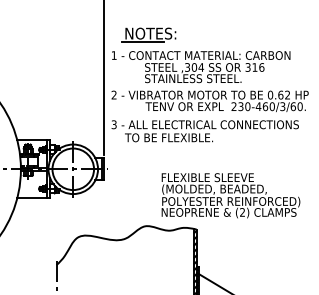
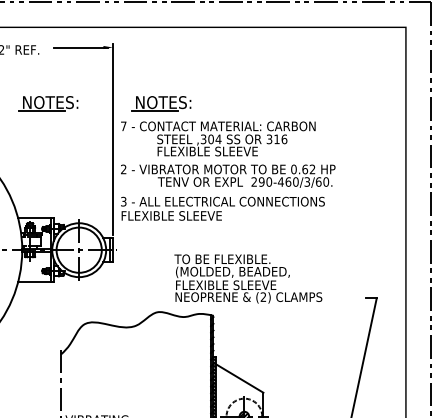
part: (45, 34) -> (48, 103), added
text: (113, 55) -> (123, 126), 1 -> 7
text: (192, 78) -> (209, 151), STAINLESS STEEL. -> FLEXIBLE SLEEVE
text: (240, 106) -> (261, 181), 230-460/3/60. -> 290-460/3/60.
text: (162, 137) -> (176, 215), TO BE FLEXIBLE. -> FLEXIBLE SLEEVE
text: (206, 177) -> (224, 259), FLEXIBLE SLEEVE -> TO BE FLEXIBLE.
text: (231, 201) -> (251, 285), POLYESTER REINFORCED) -> FLEXIBLE SLEEVE

